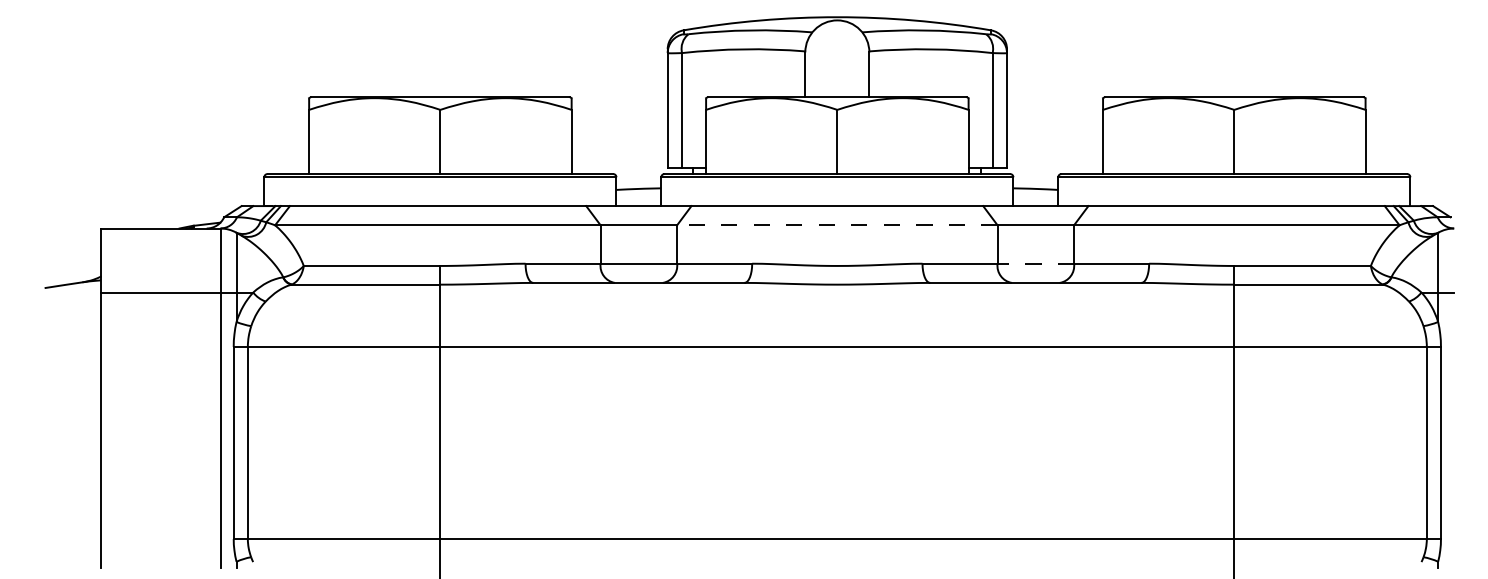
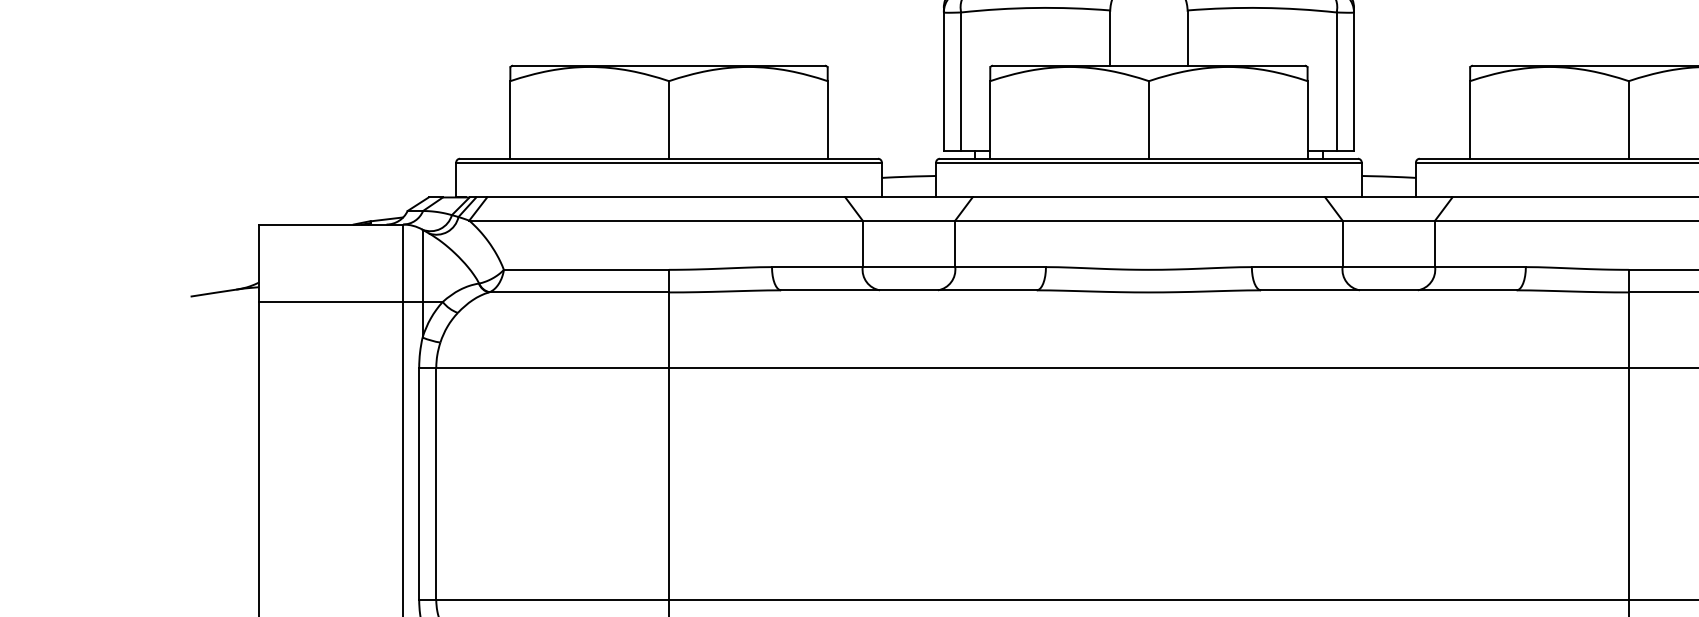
line: (836, 225) -> (1147, 220), dashed -> solid
line: (1035, 263) -> (1388, 266), dashed -> solid

